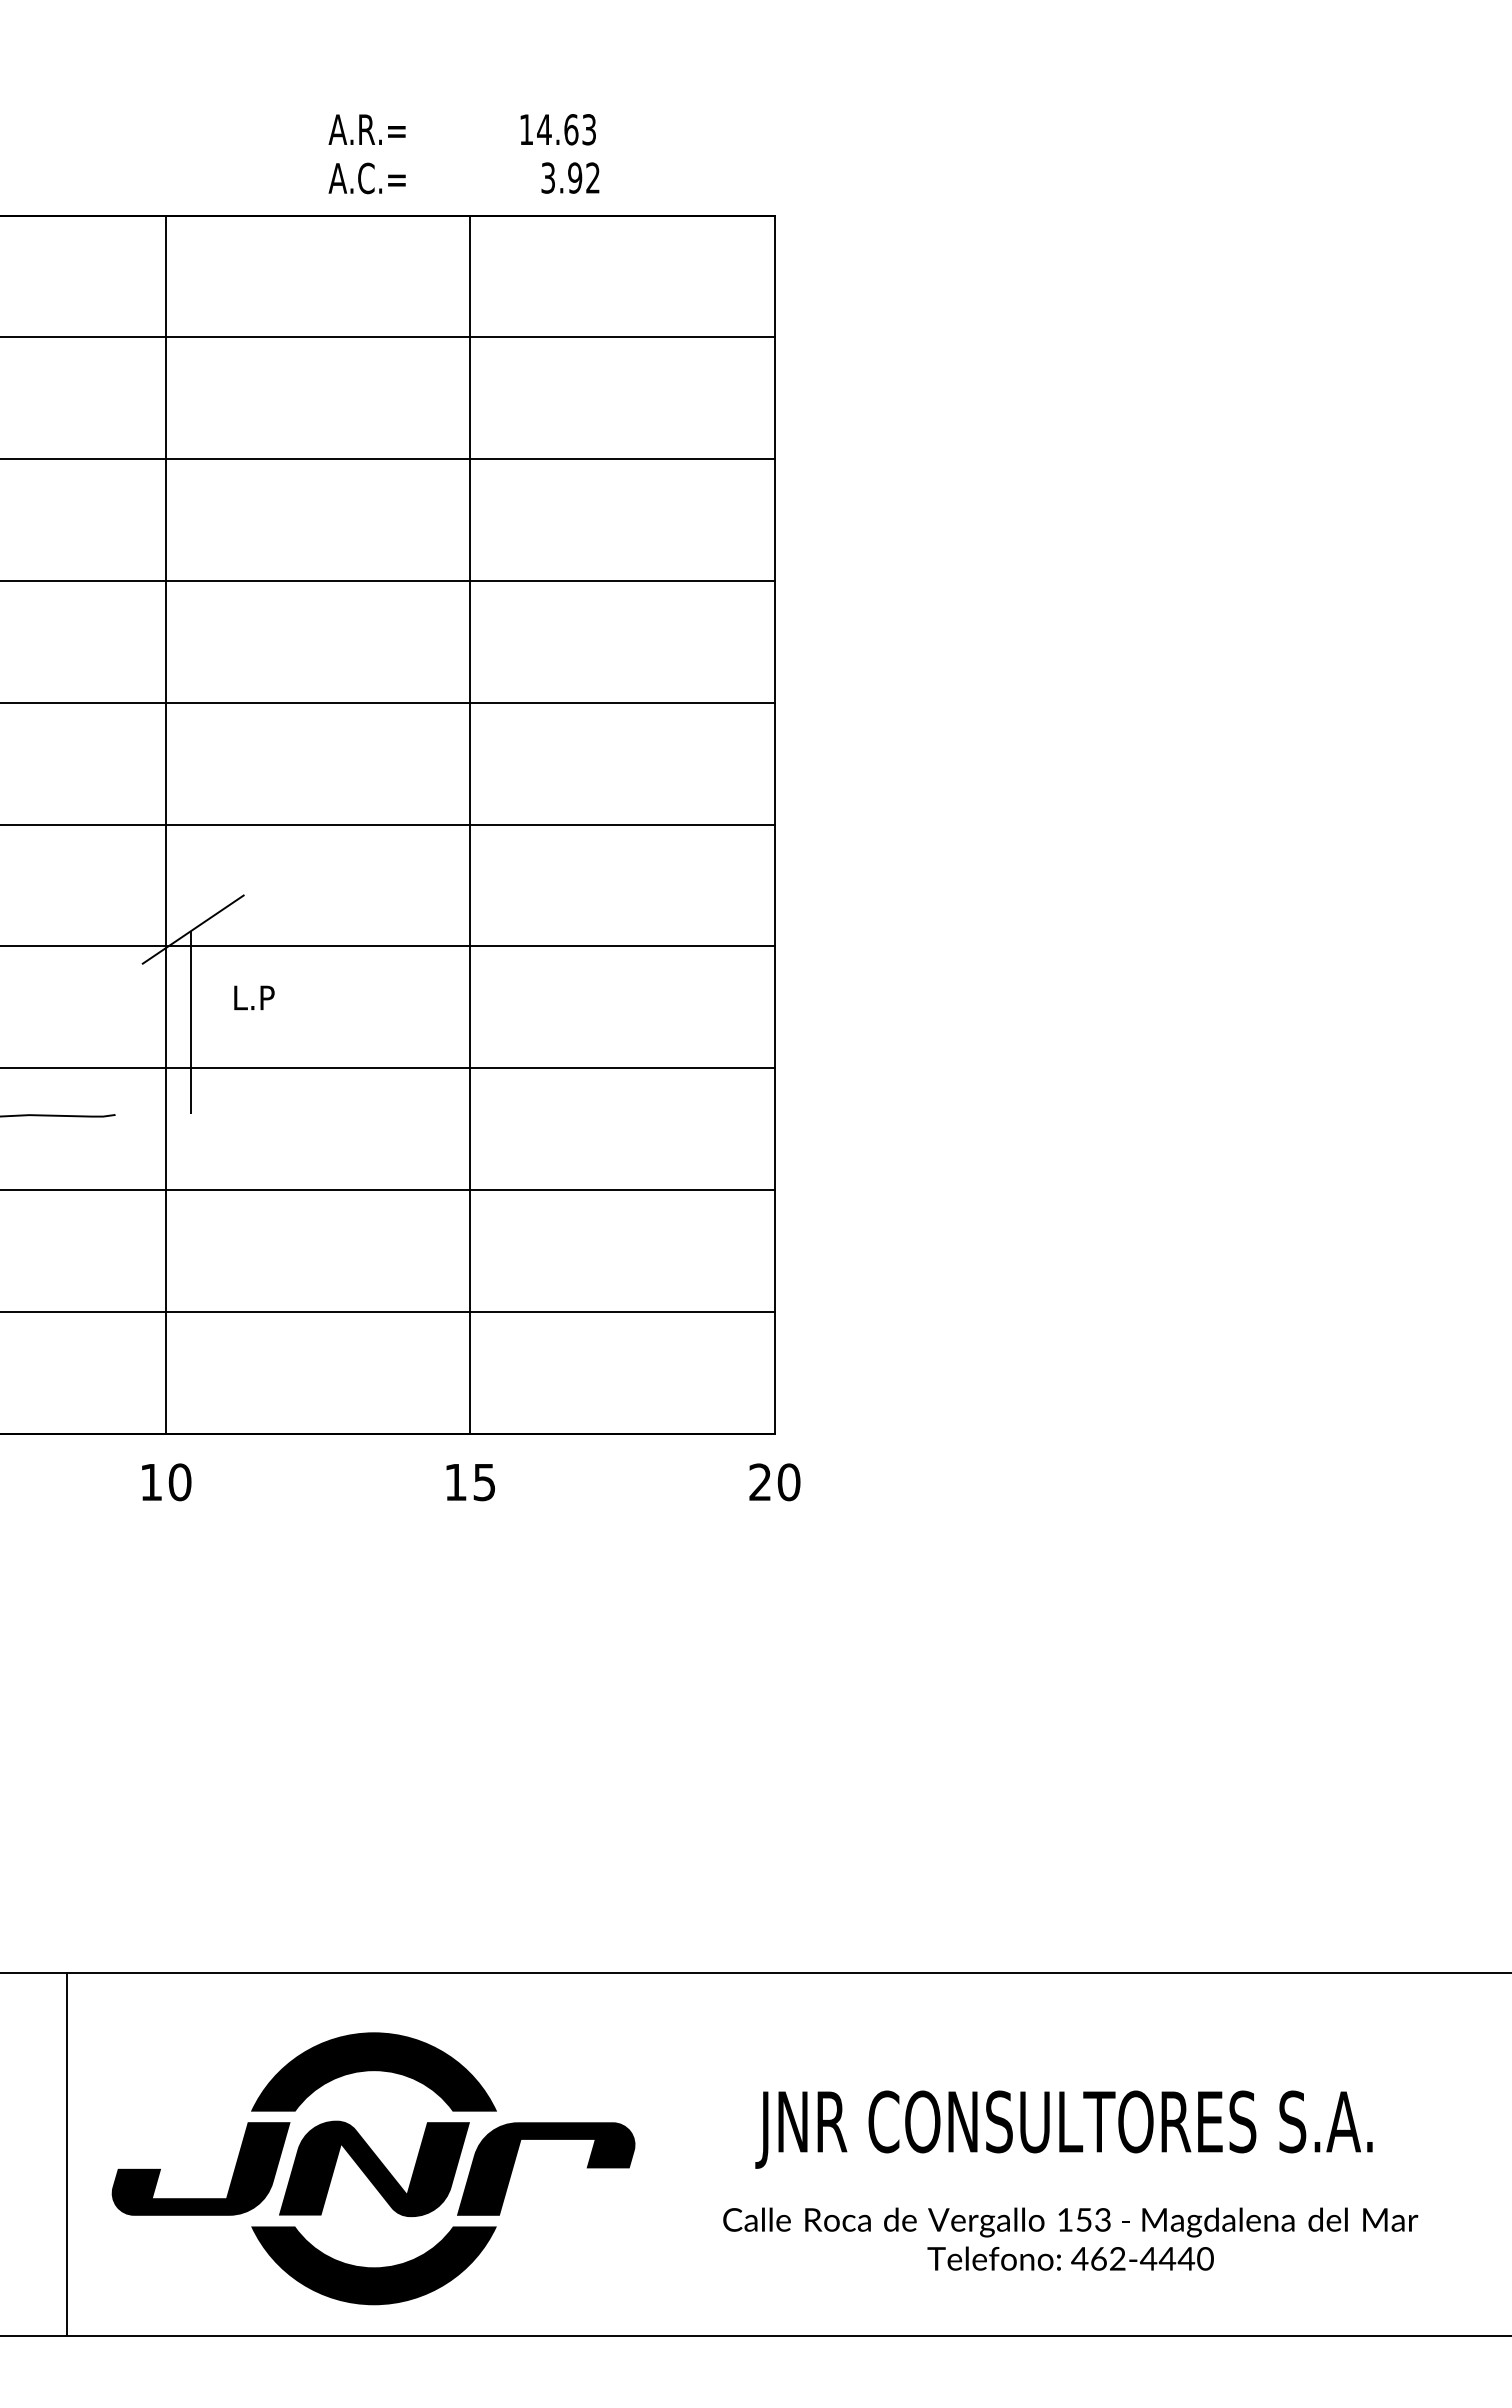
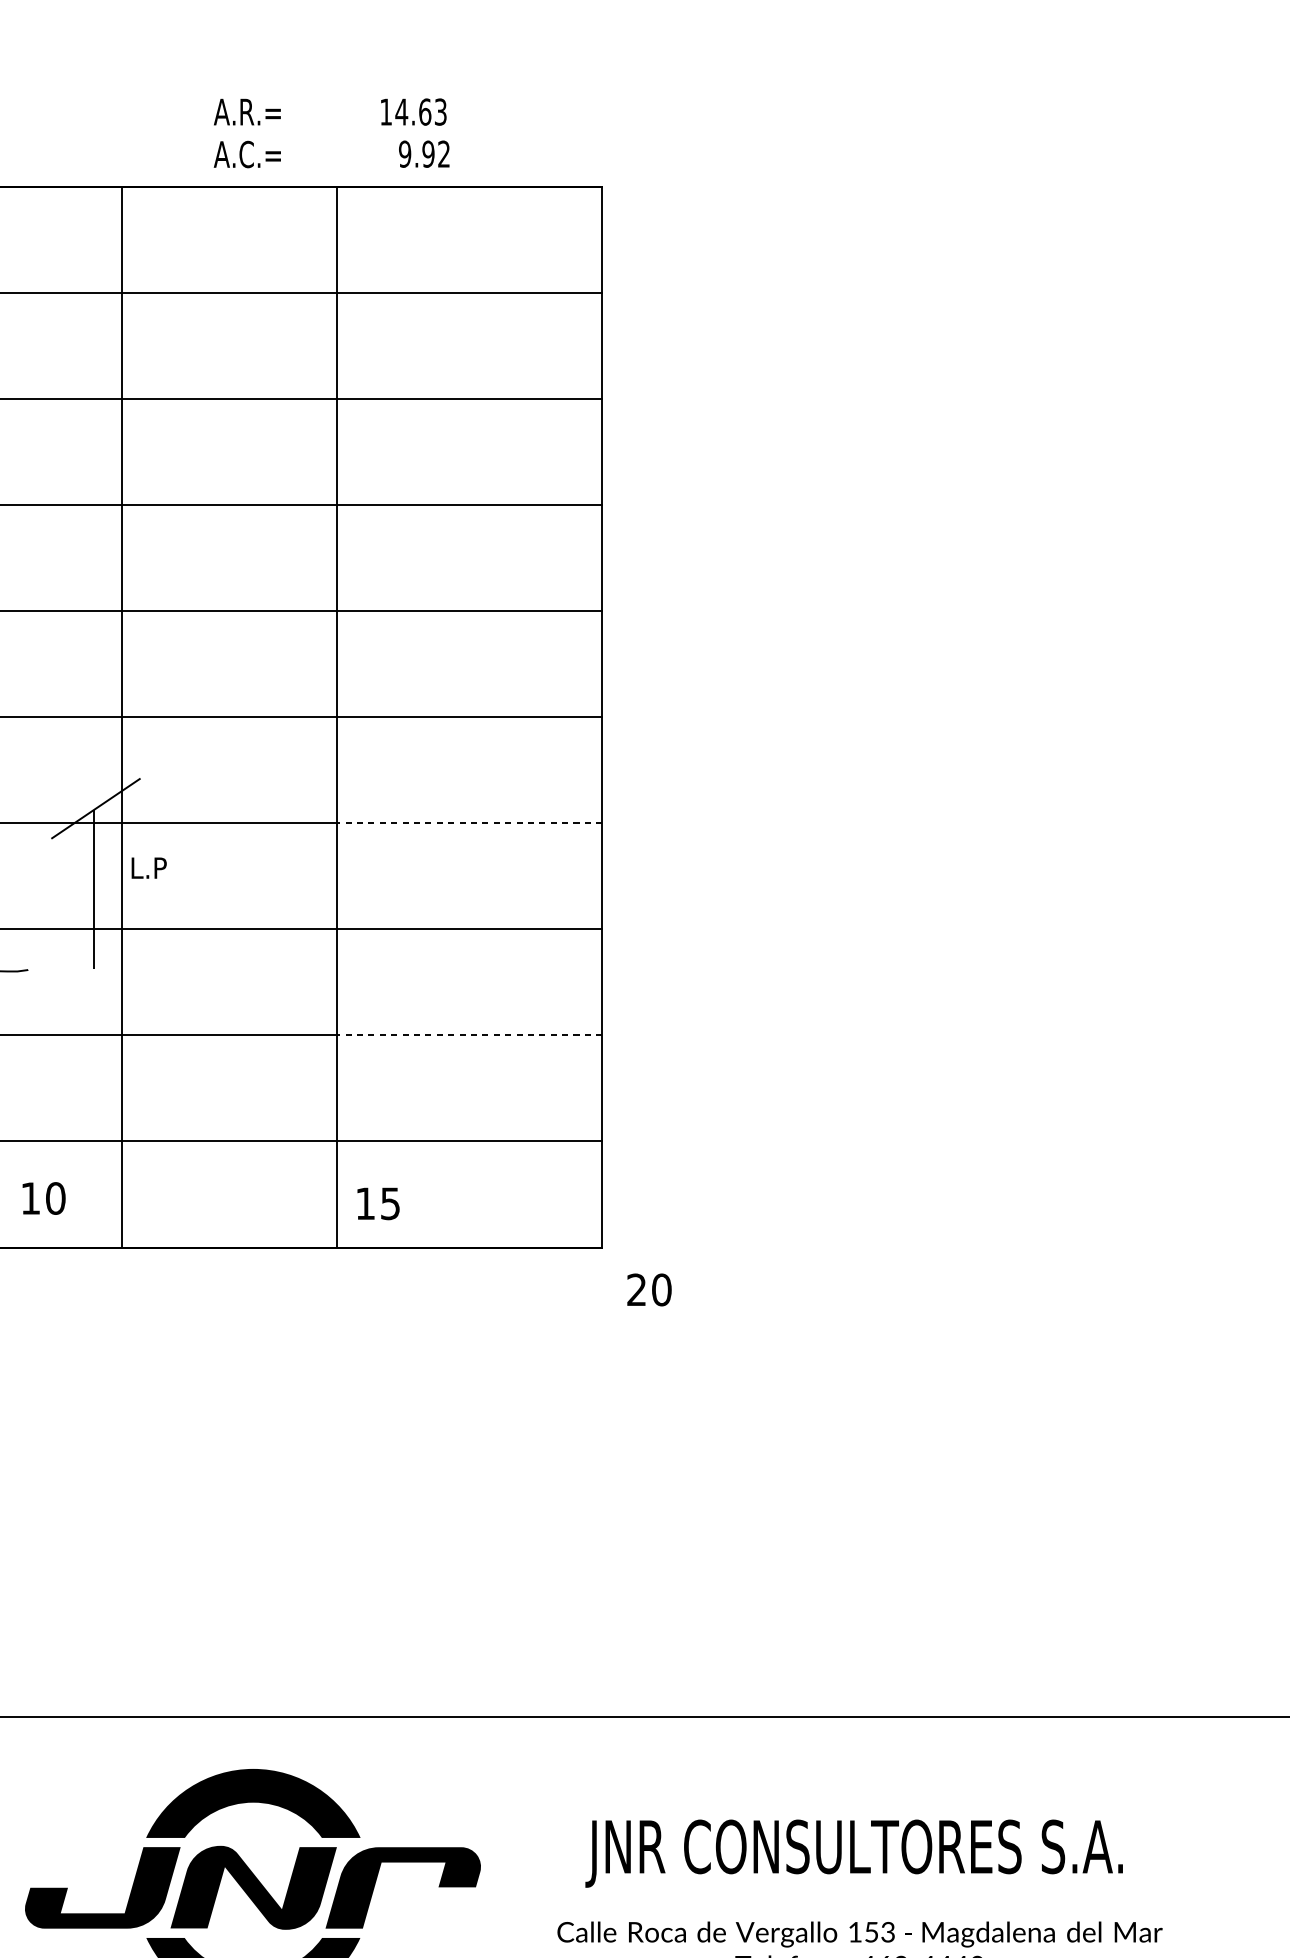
text: (548, 177) -> (405, 153), 3.92 -> 9.92
line: (165, 824) -> (121, 717), moved
line: (622, 946) -> (469, 823), solid -> dashed
line: (622, 1190) -> (469, 1035), solid -> dashed
text: (166, 1482) -> (43, 1198), moved
text: (470, 1482) -> (378, 1203), moved
text: (774, 1482) -> (649, 1290), moved

